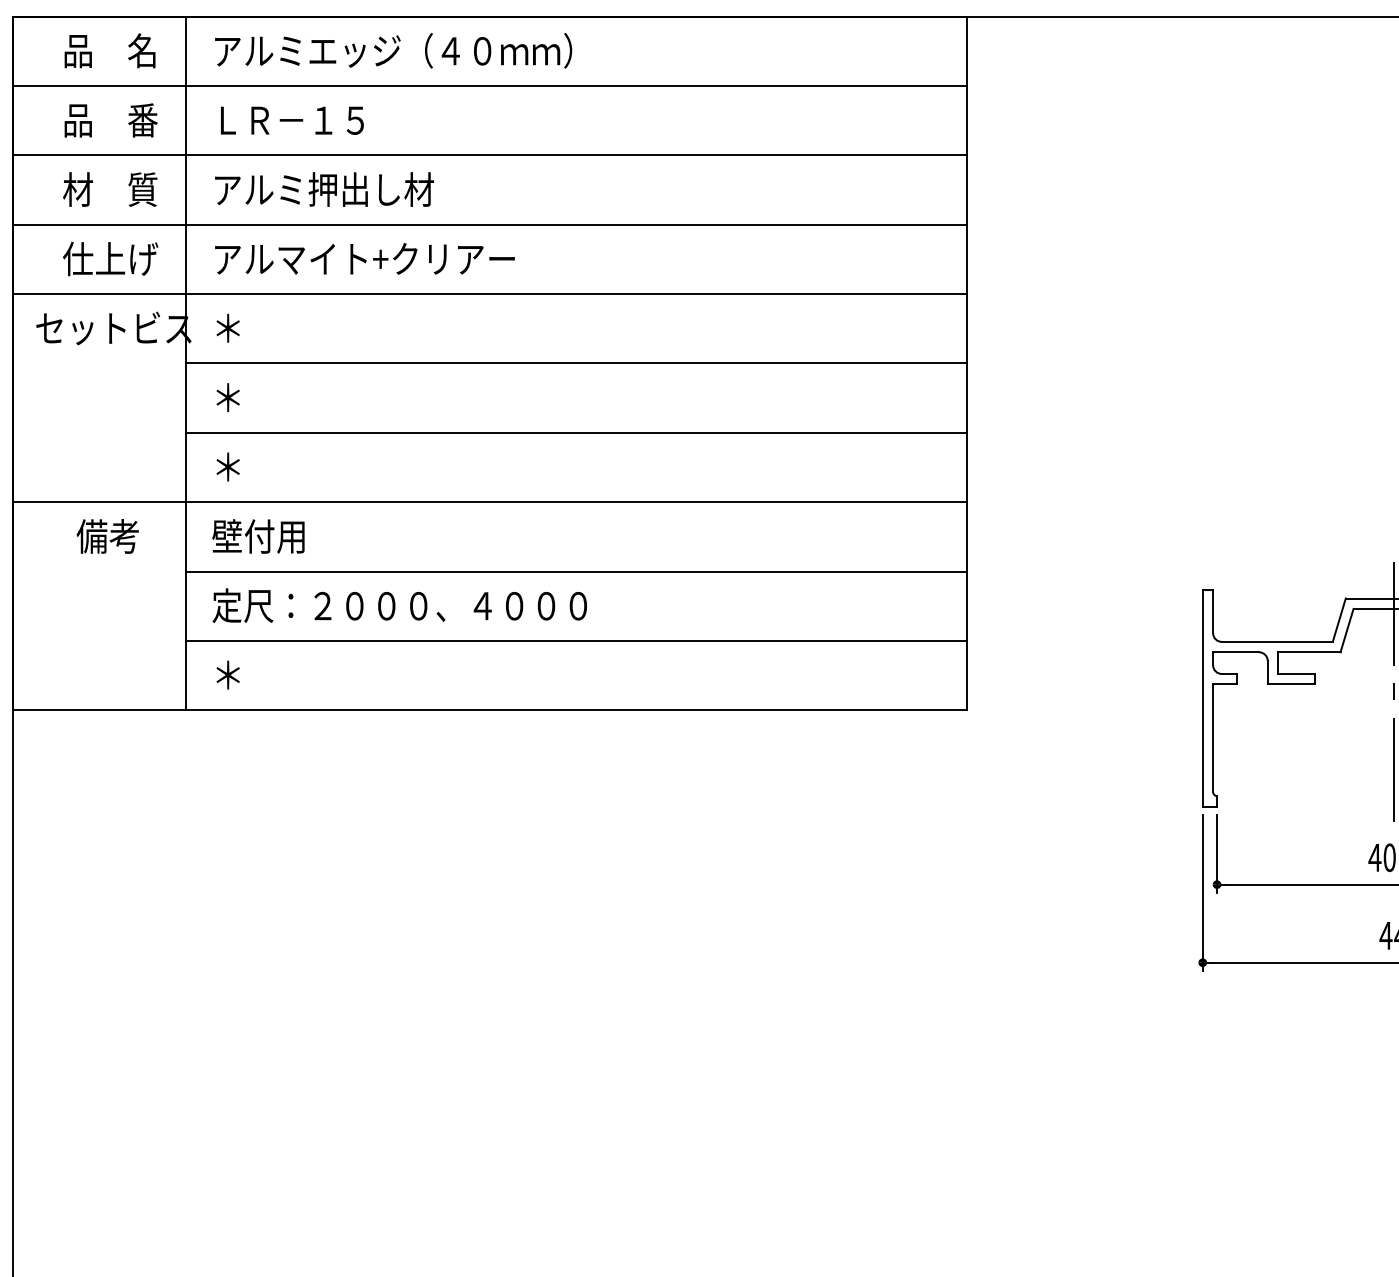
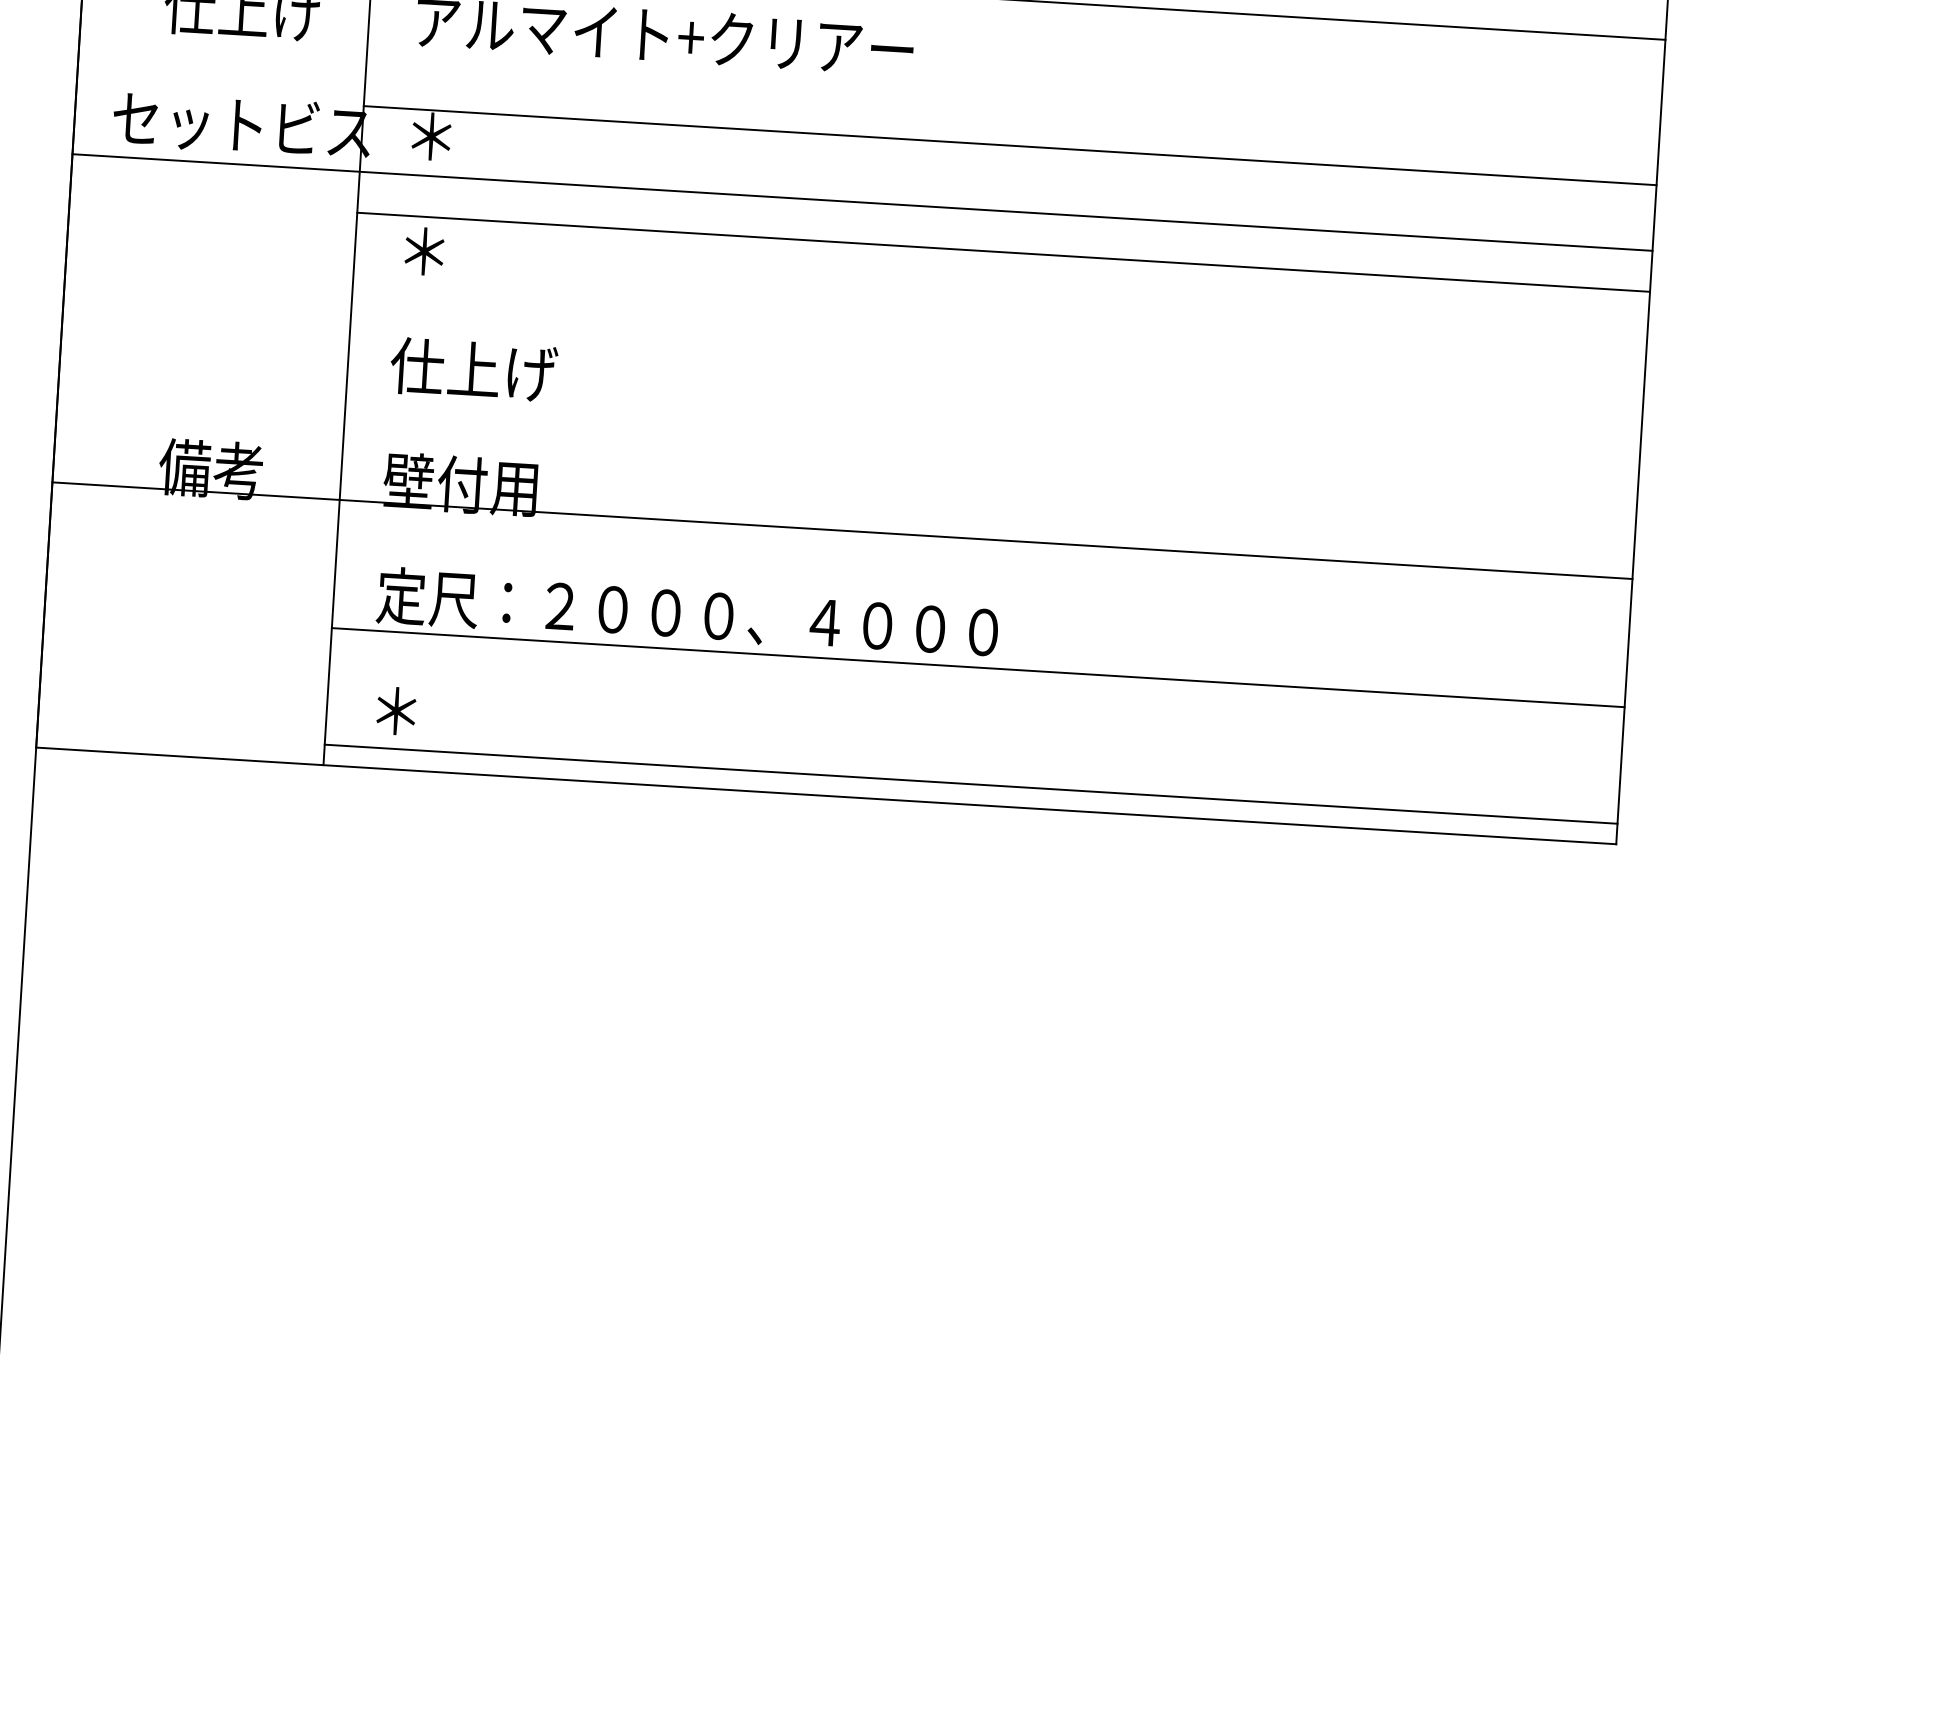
line: (489, 294) -> (861, 203), moved
line: (576, 363) -> (1010, 145), moved
line: (576, 432) -> (1003, 251), moved
text: (262, 466) -> (474, 368), ＊ -> 仕上げ
line: (489, 502) -> (841, 531), moved
line: (576, 571) -> (978, 667), moved
line: (576, 640) -> (971, 783), moved

